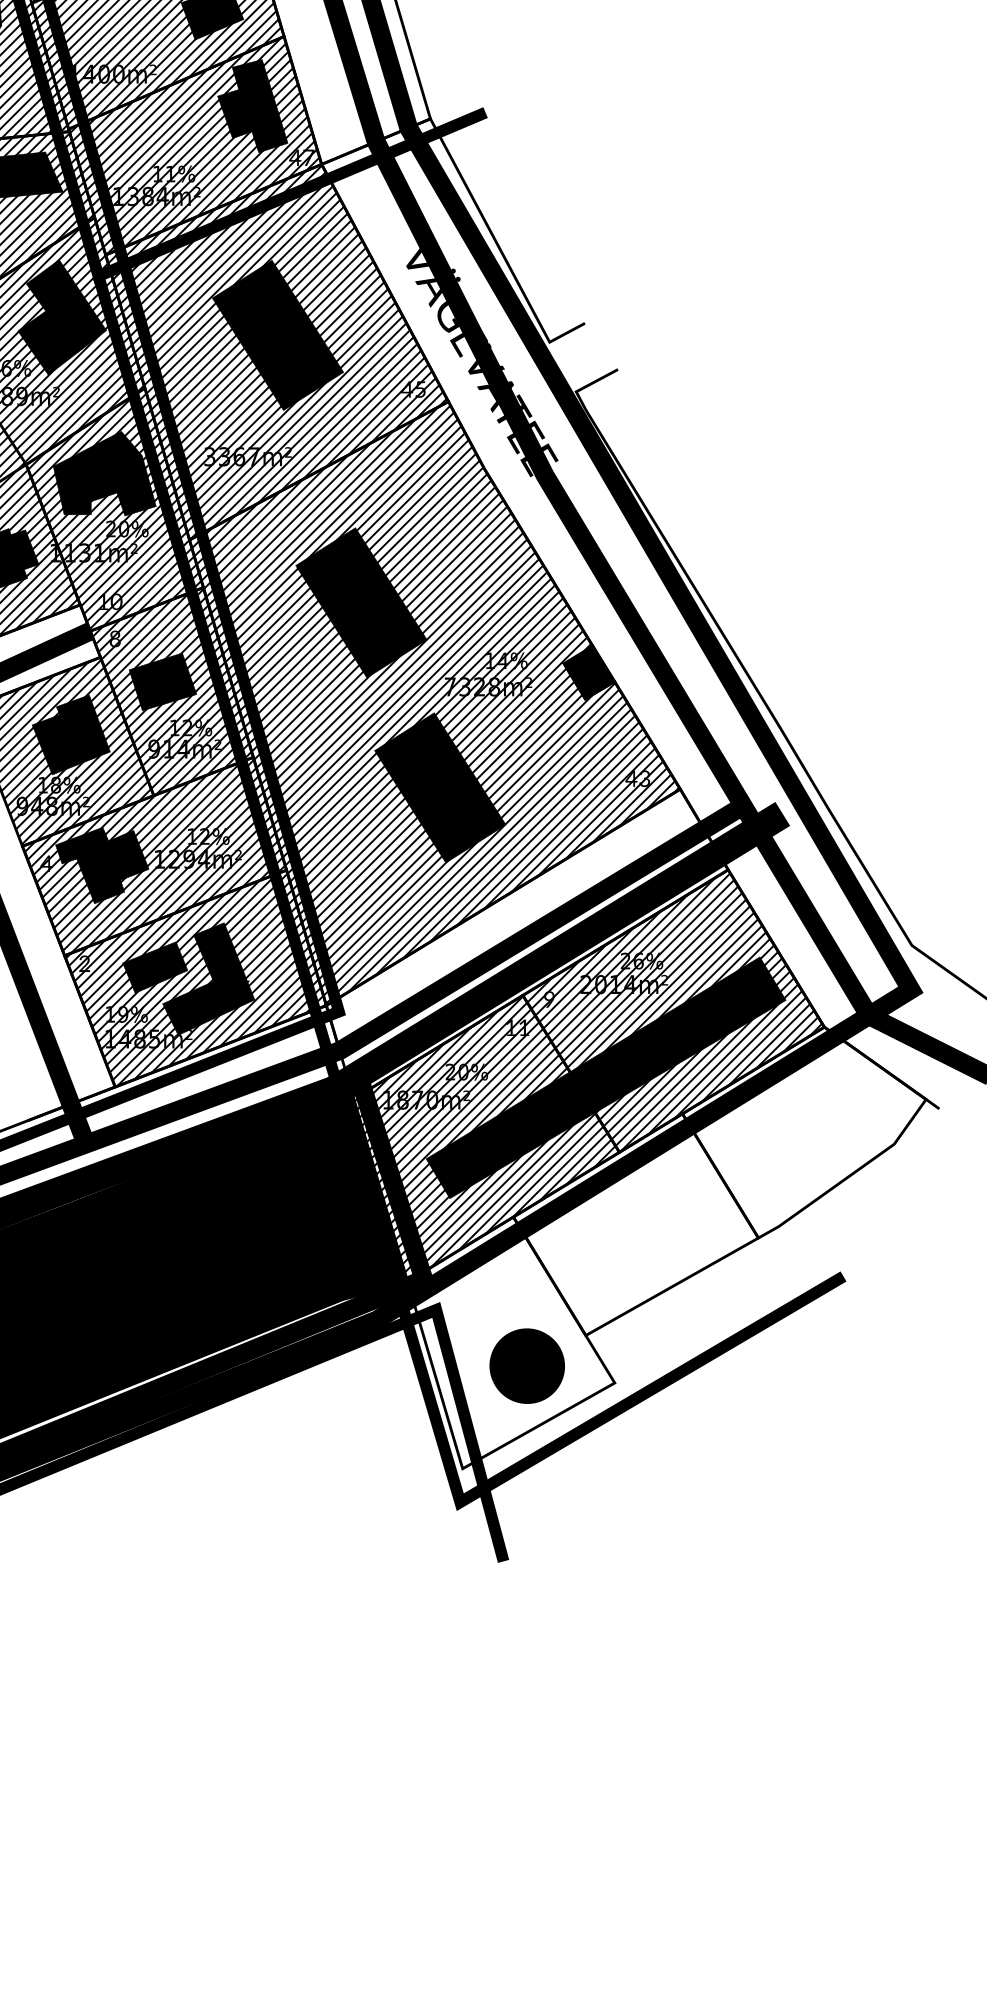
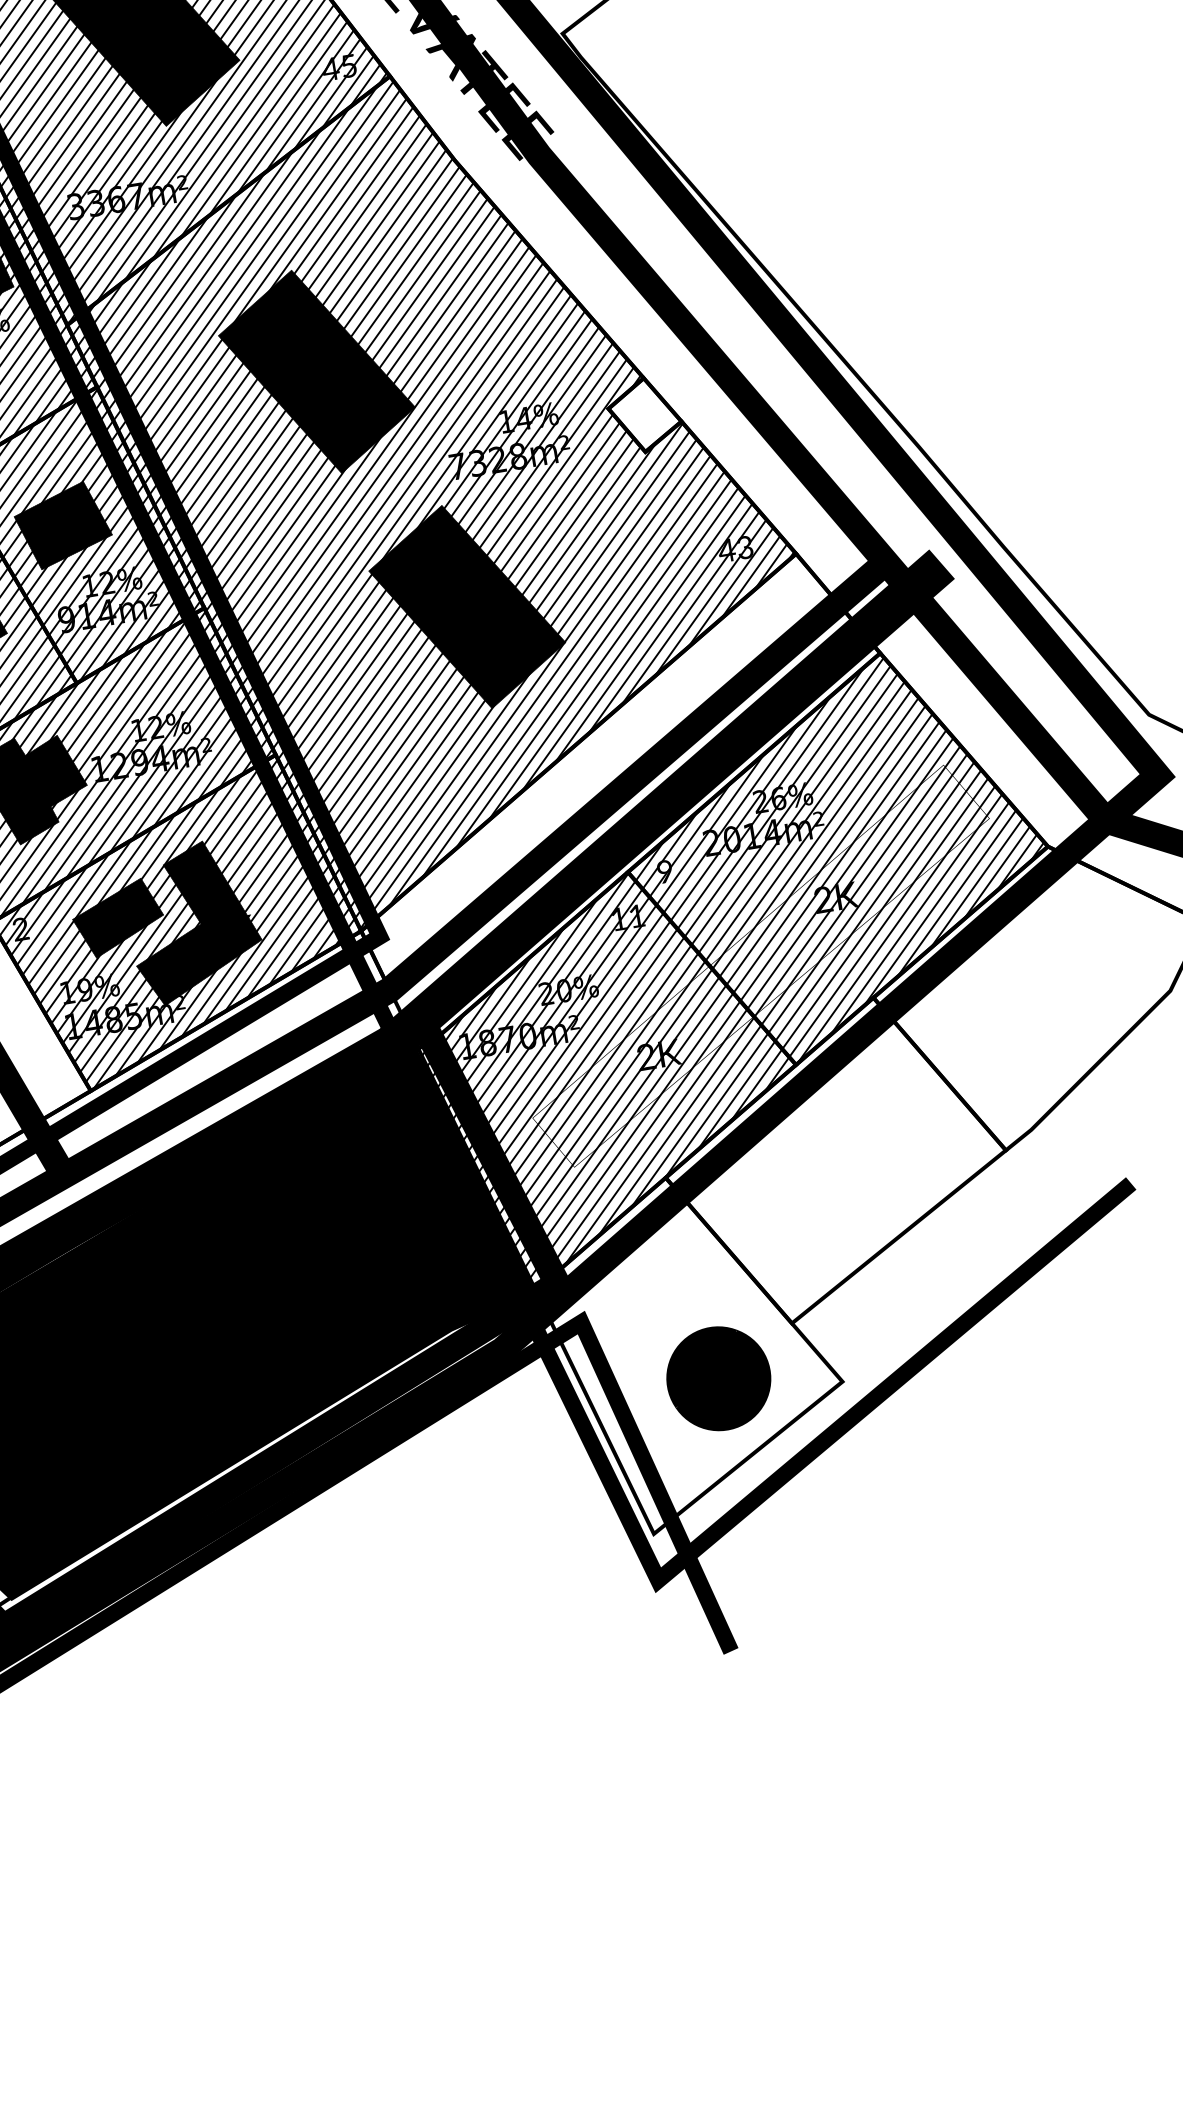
fill: (589, 672) -> (645, 414), removed
fill: (606, 1077) -> (761, 965), removed

